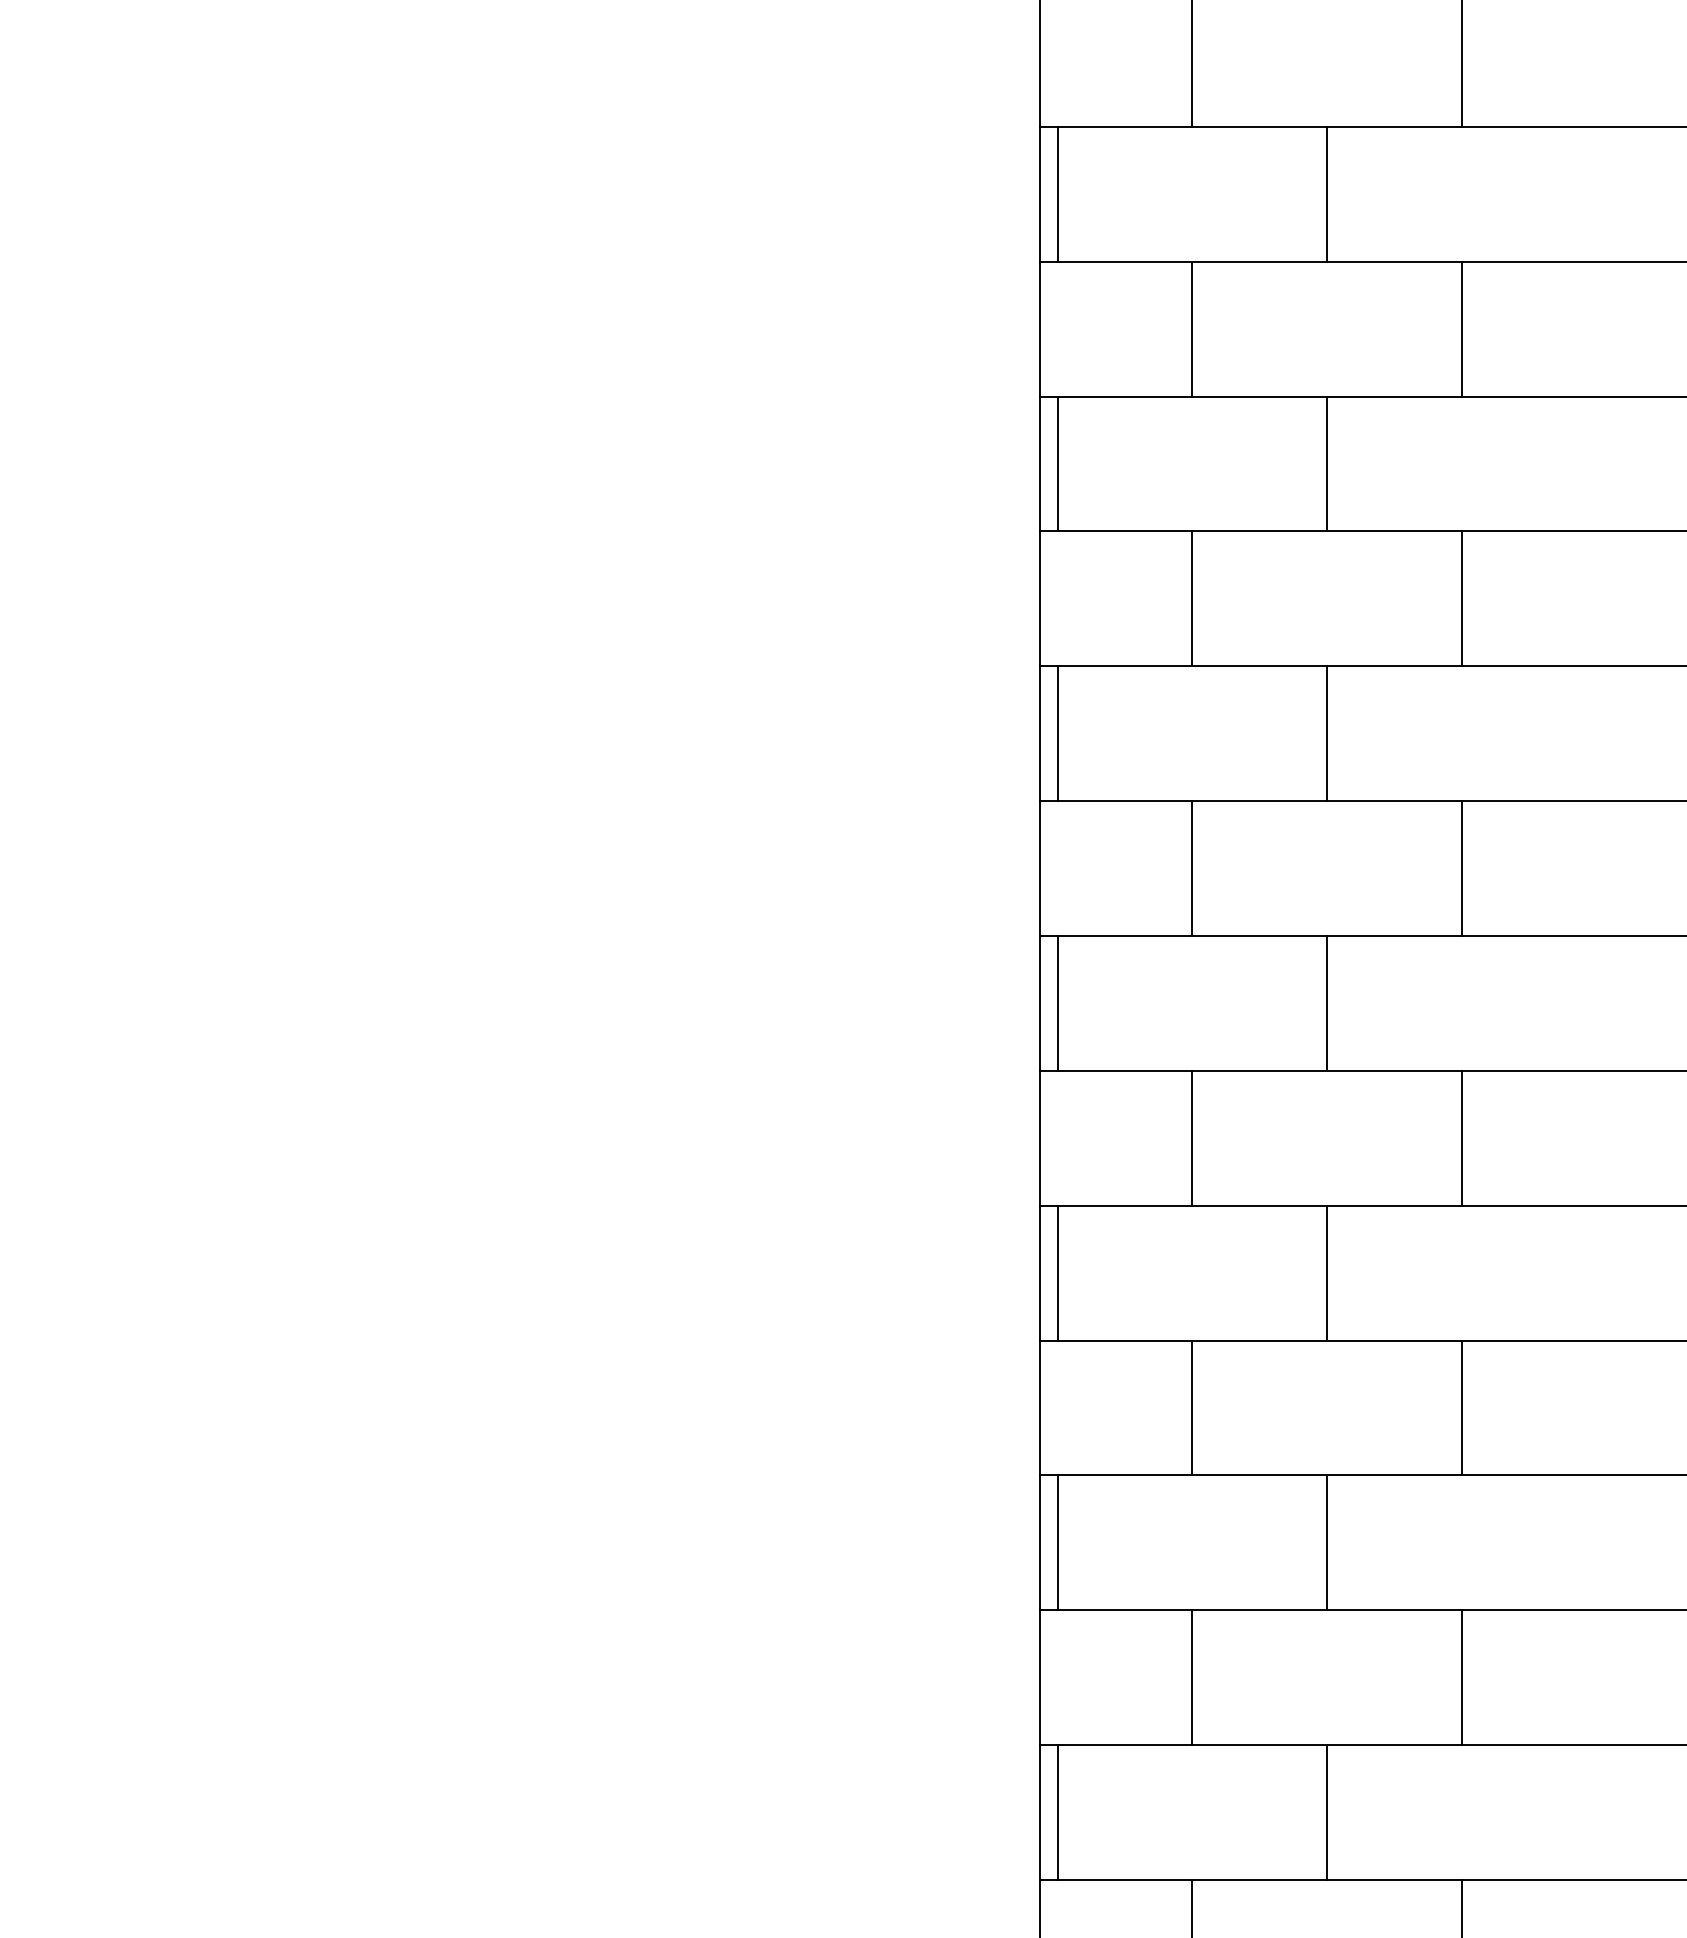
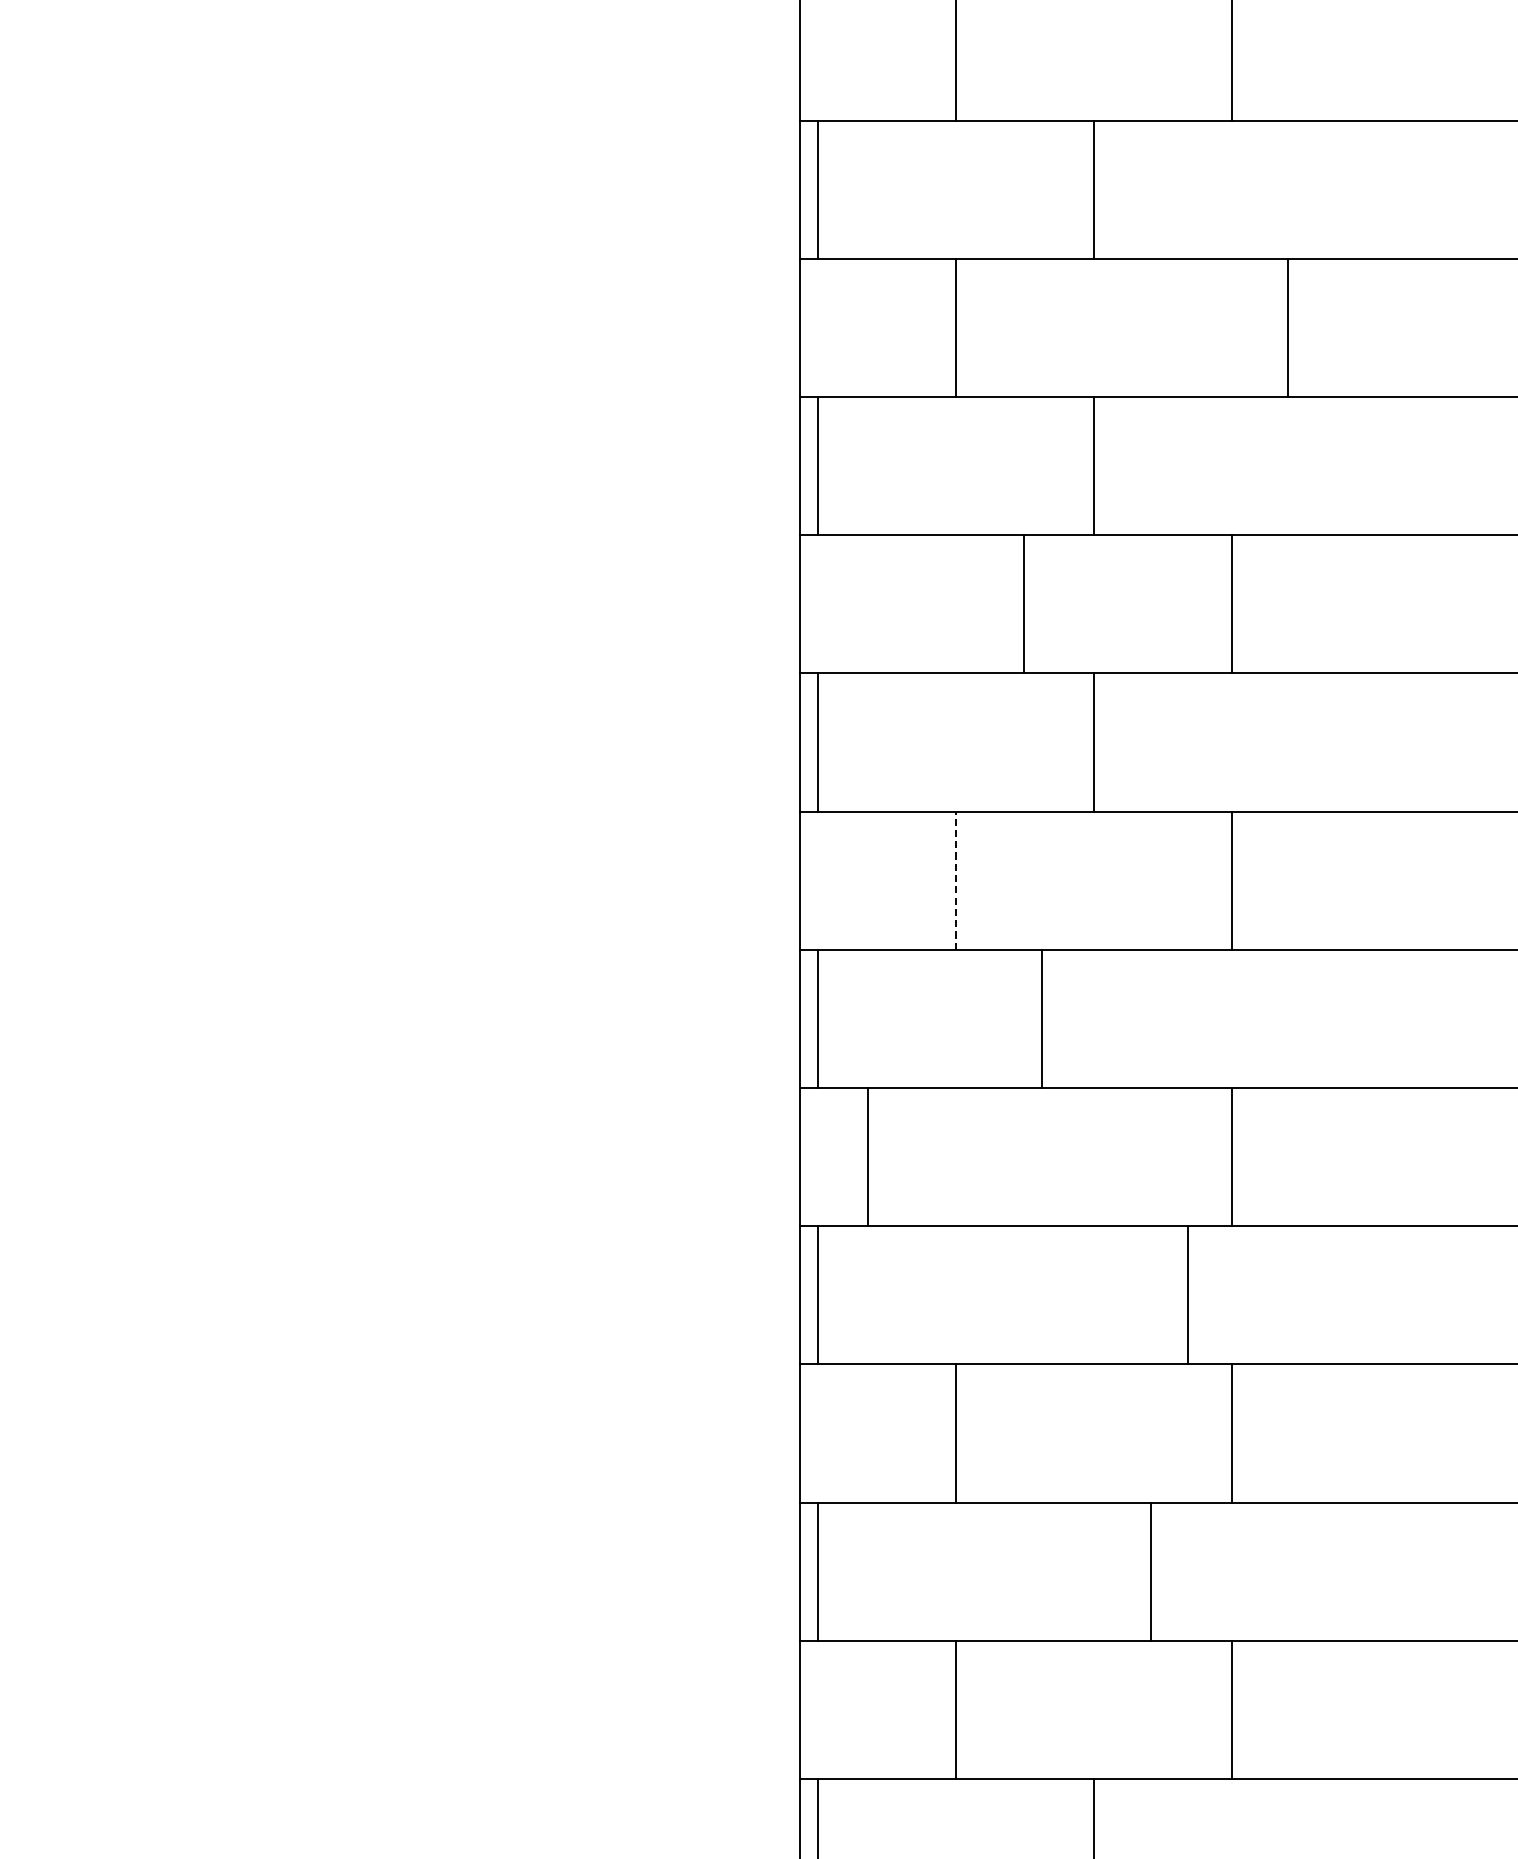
line: (1462, 598) -> (1288, 327), moved
line: (1192, 868) -> (1023, 604), moved
line: (1192, 1137) -> (956, 879), solid -> dashed
line: (1327, 1272) -> (1042, 1018), moved
line: (1192, 1407) -> (868, 1156), moved
line: (1327, 1542) -> (1188, 1294), moved
line: (1327, 1812) -> (1150, 1571), moved

